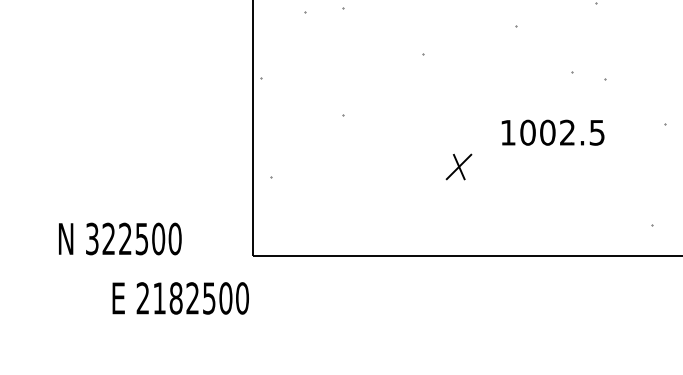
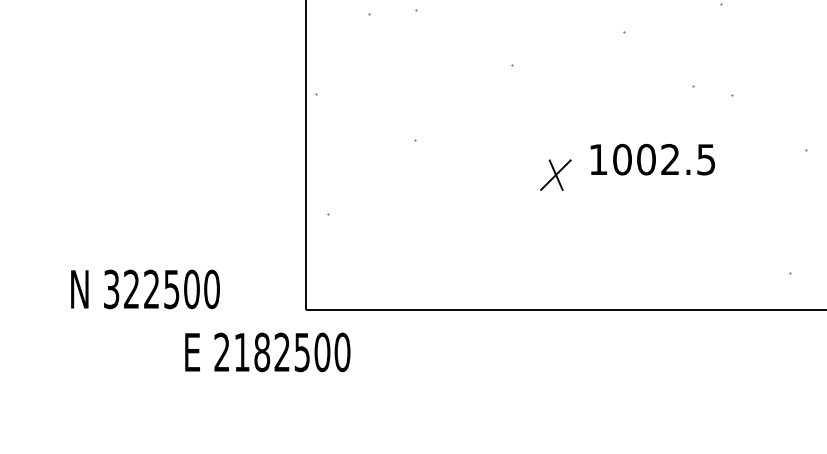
part: (552, 132) -> (652, 159), moved
part: (458, 166) -> (555, 174), moved
text: (180, 298) -> (267, 352), moved

